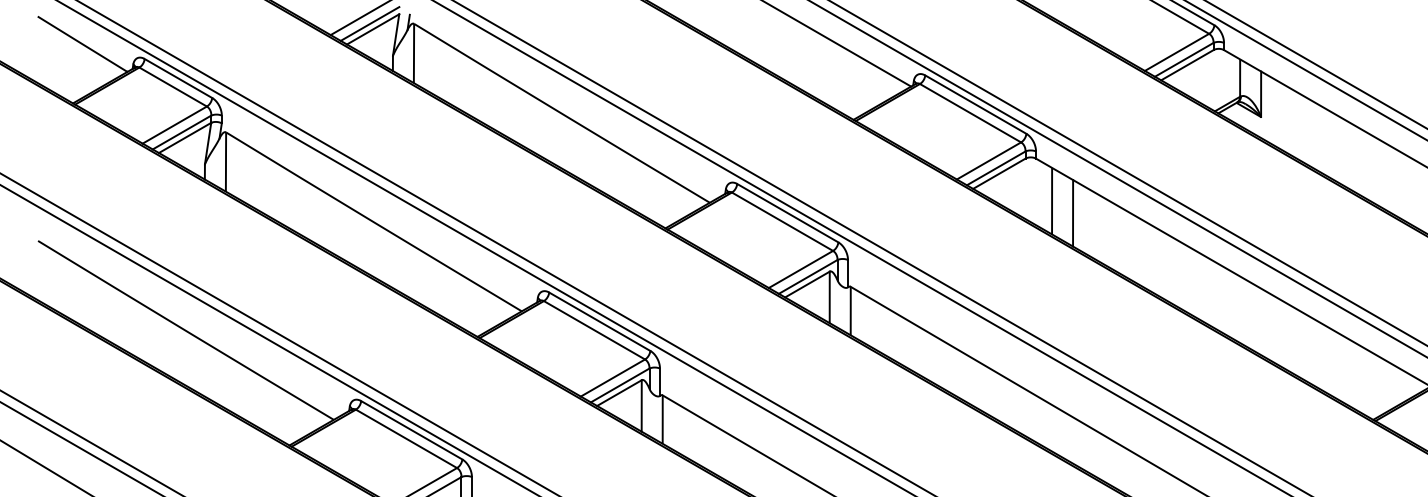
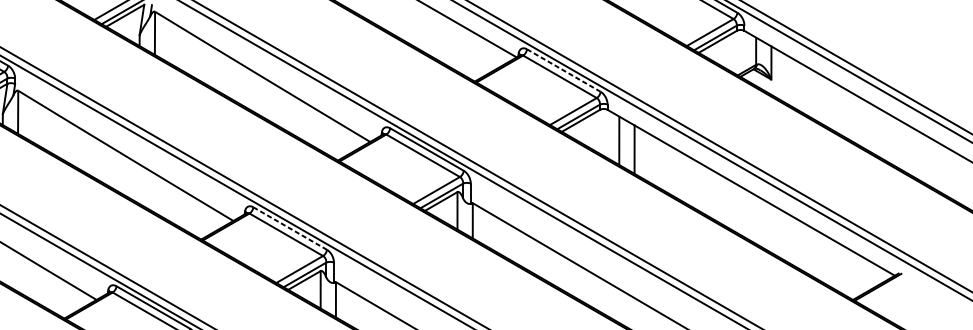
line: (976, 104) -> (564, 70), solid -> dashed
line: (600, 321) -> (290, 228), solid -> dashed

